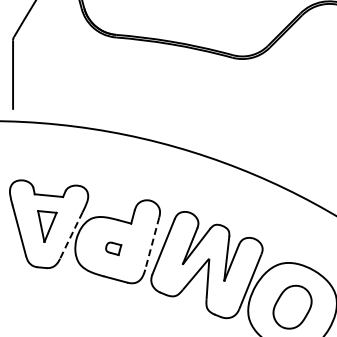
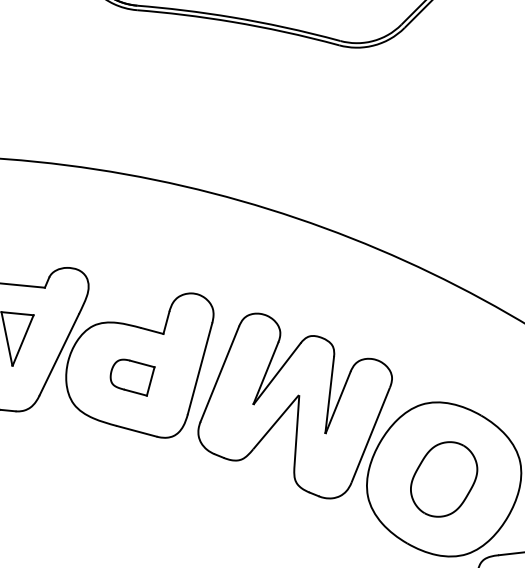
line: (71, 235) -> (59, 354), dashed -> solid
line: (152, 244) -> (200, 370), dashed -> solid
part: (113, 248) -> (132, 377), size x1.67

